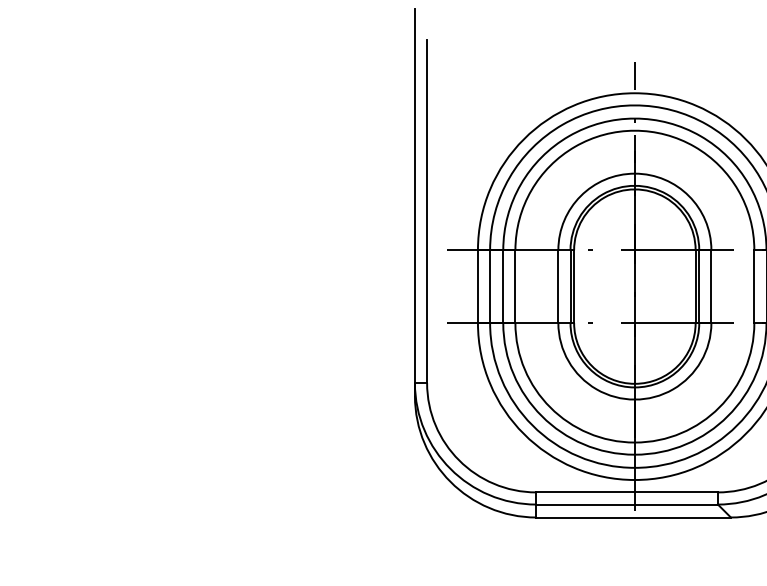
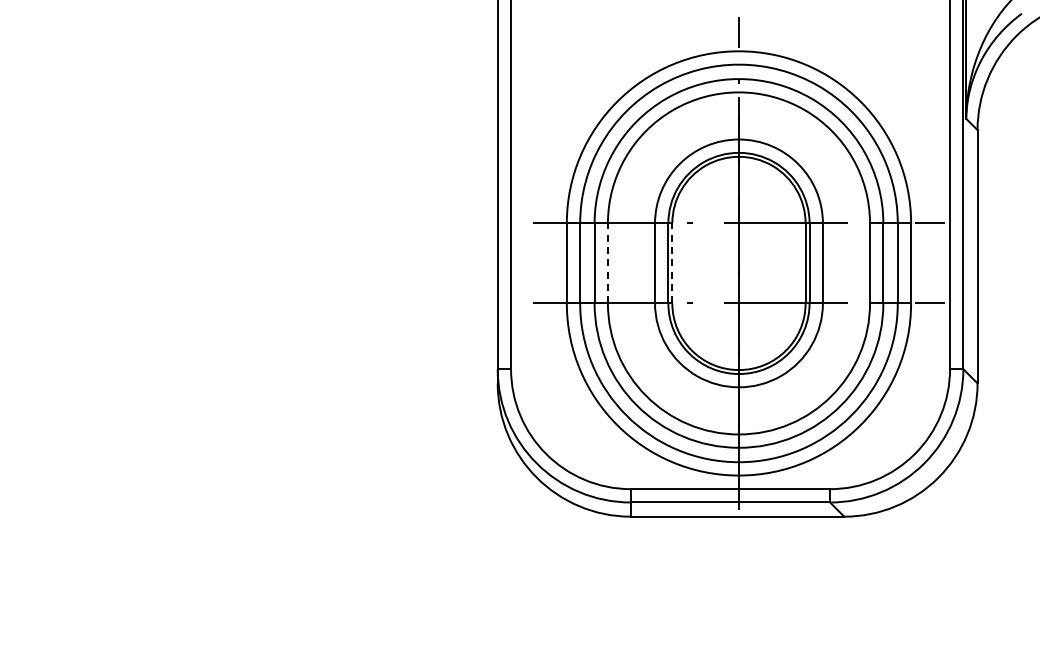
line: (515, 286) -> (607, 263), solid -> dashed
line: (574, 286) -> (672, 263), solid -> dashed

